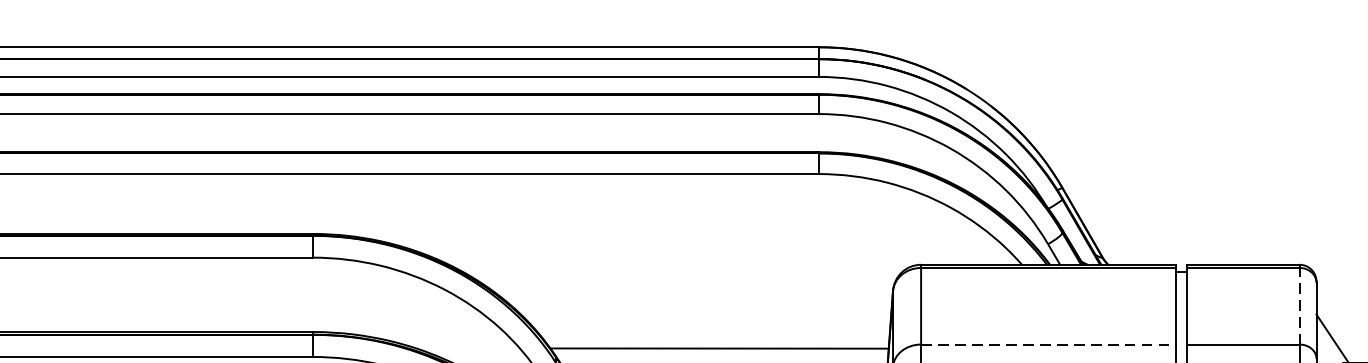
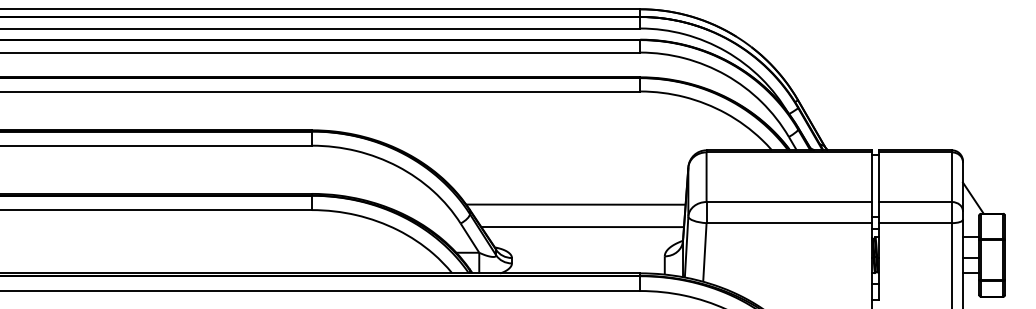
line: (1300, 306) -> (952, 177), dashed -> solid
line: (1048, 345) -> (789, 202), dashed -> solid

